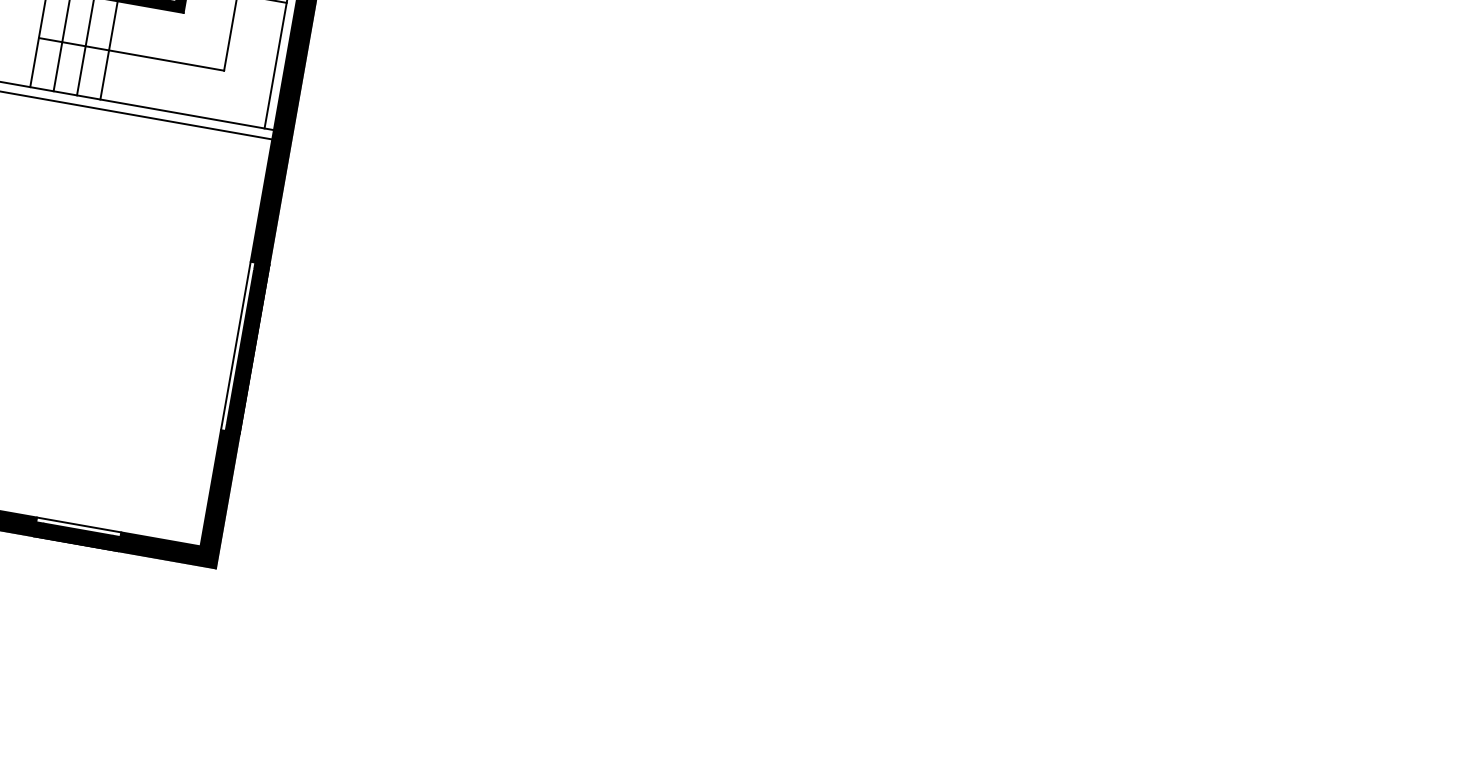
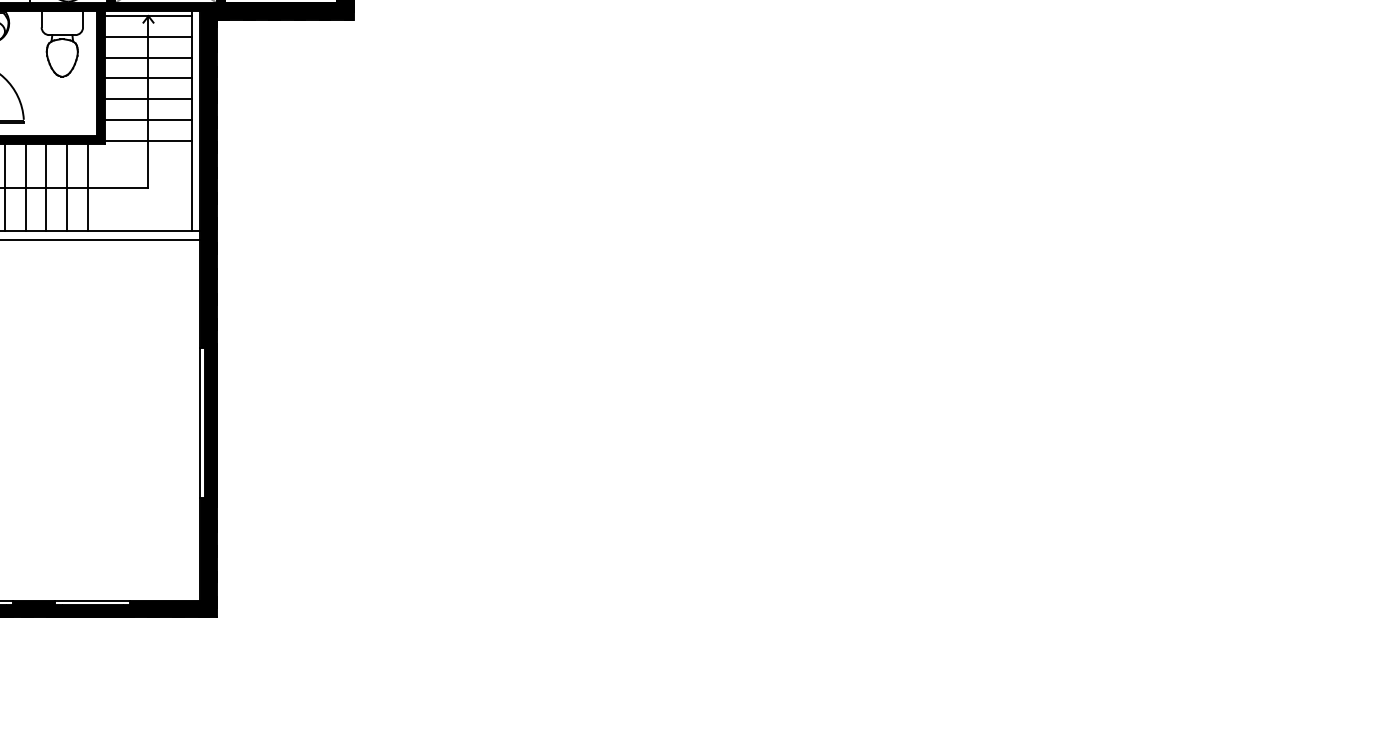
line: (233, 17) -> (148, 140), added
line: (132, 54) -> (67, 187), added
line: (155, 58) -> (87, 187), added

